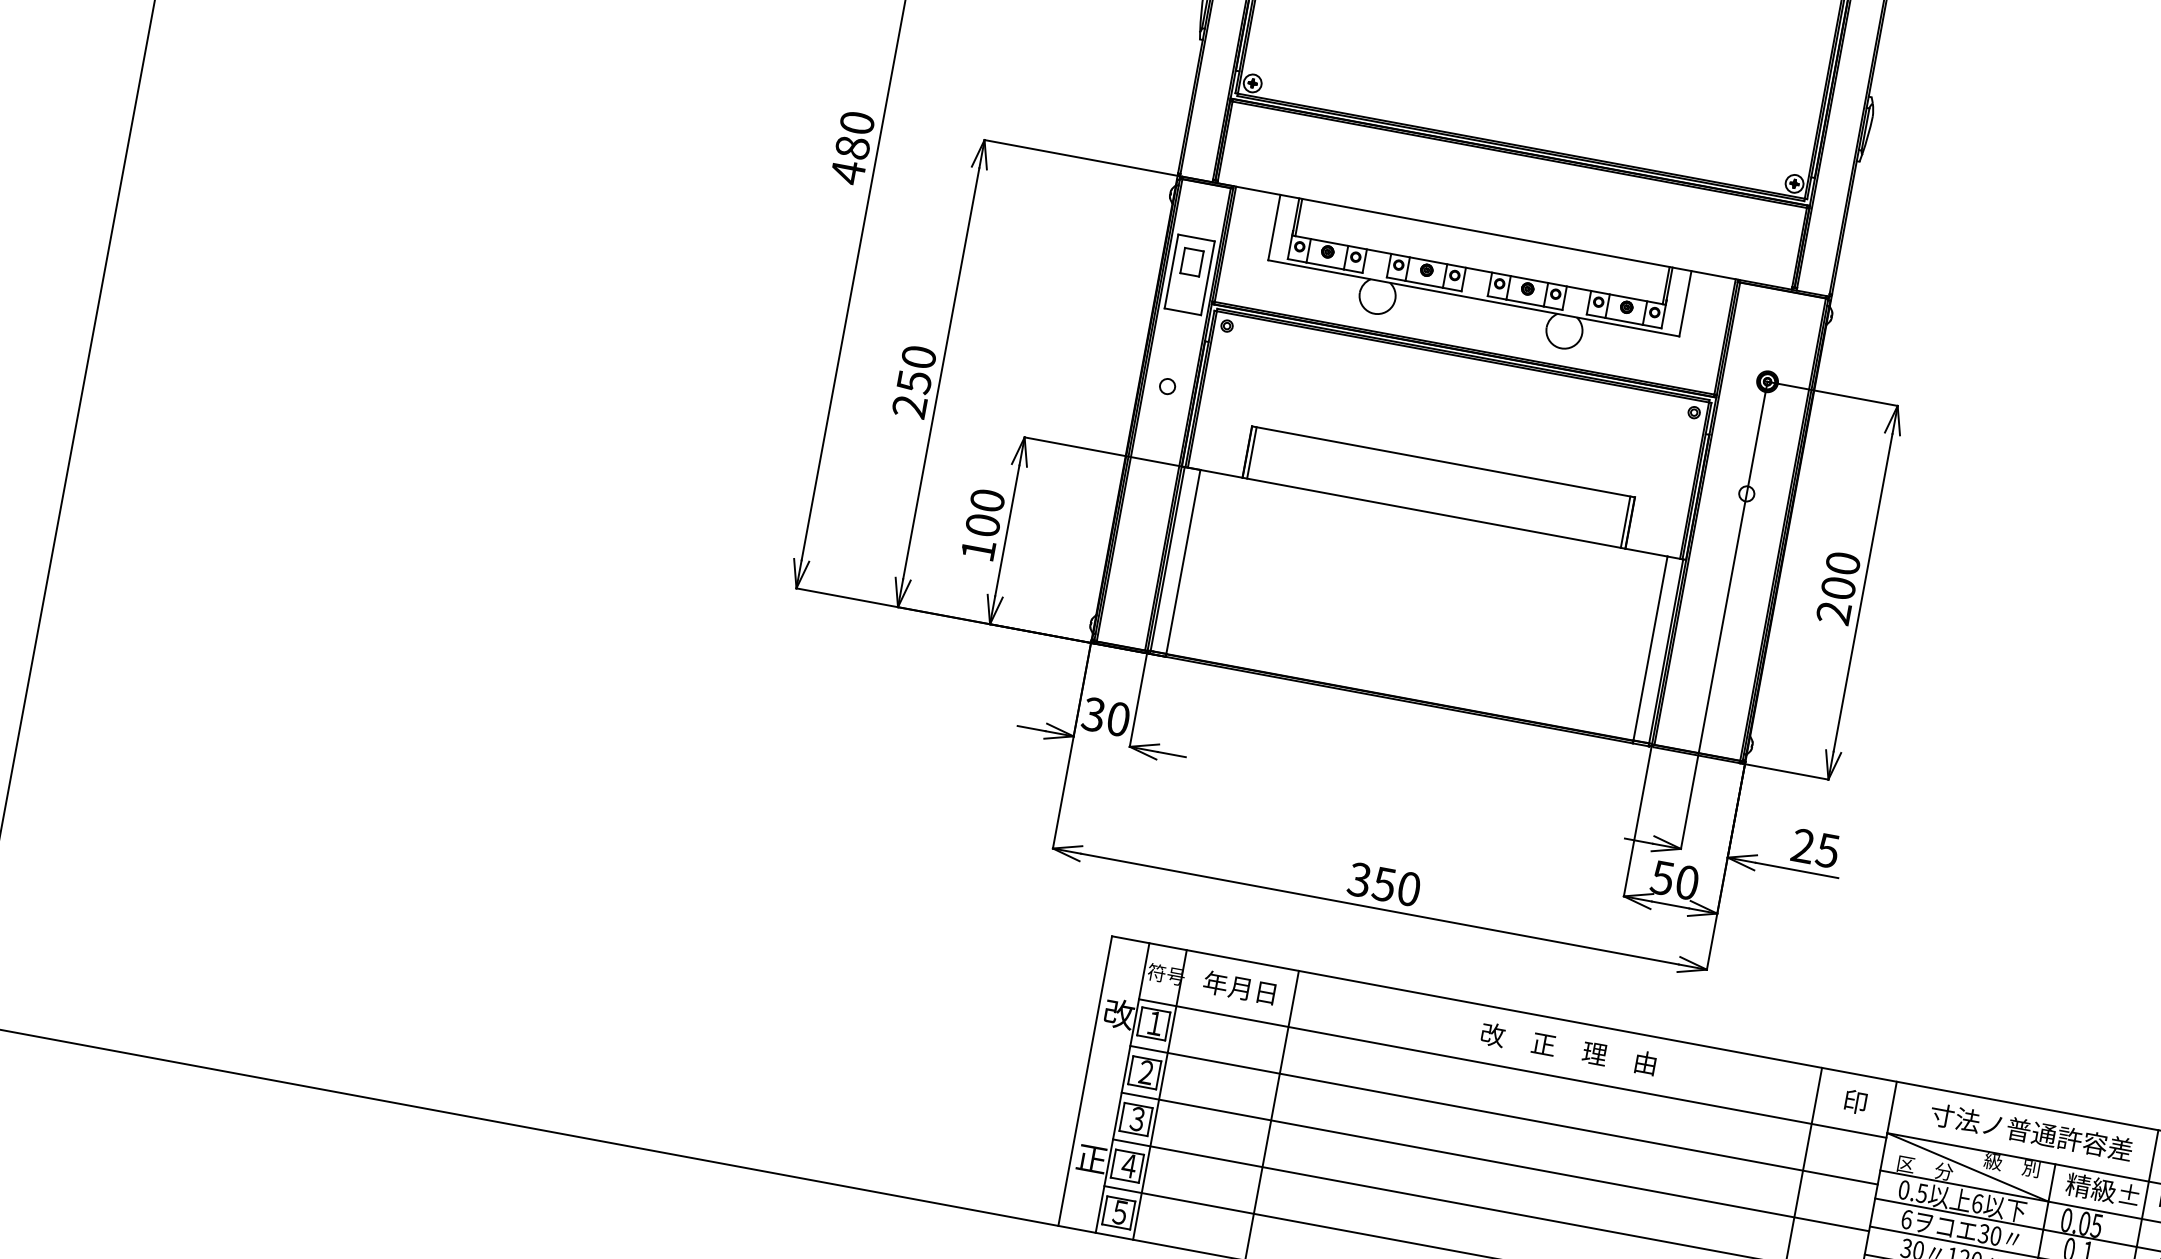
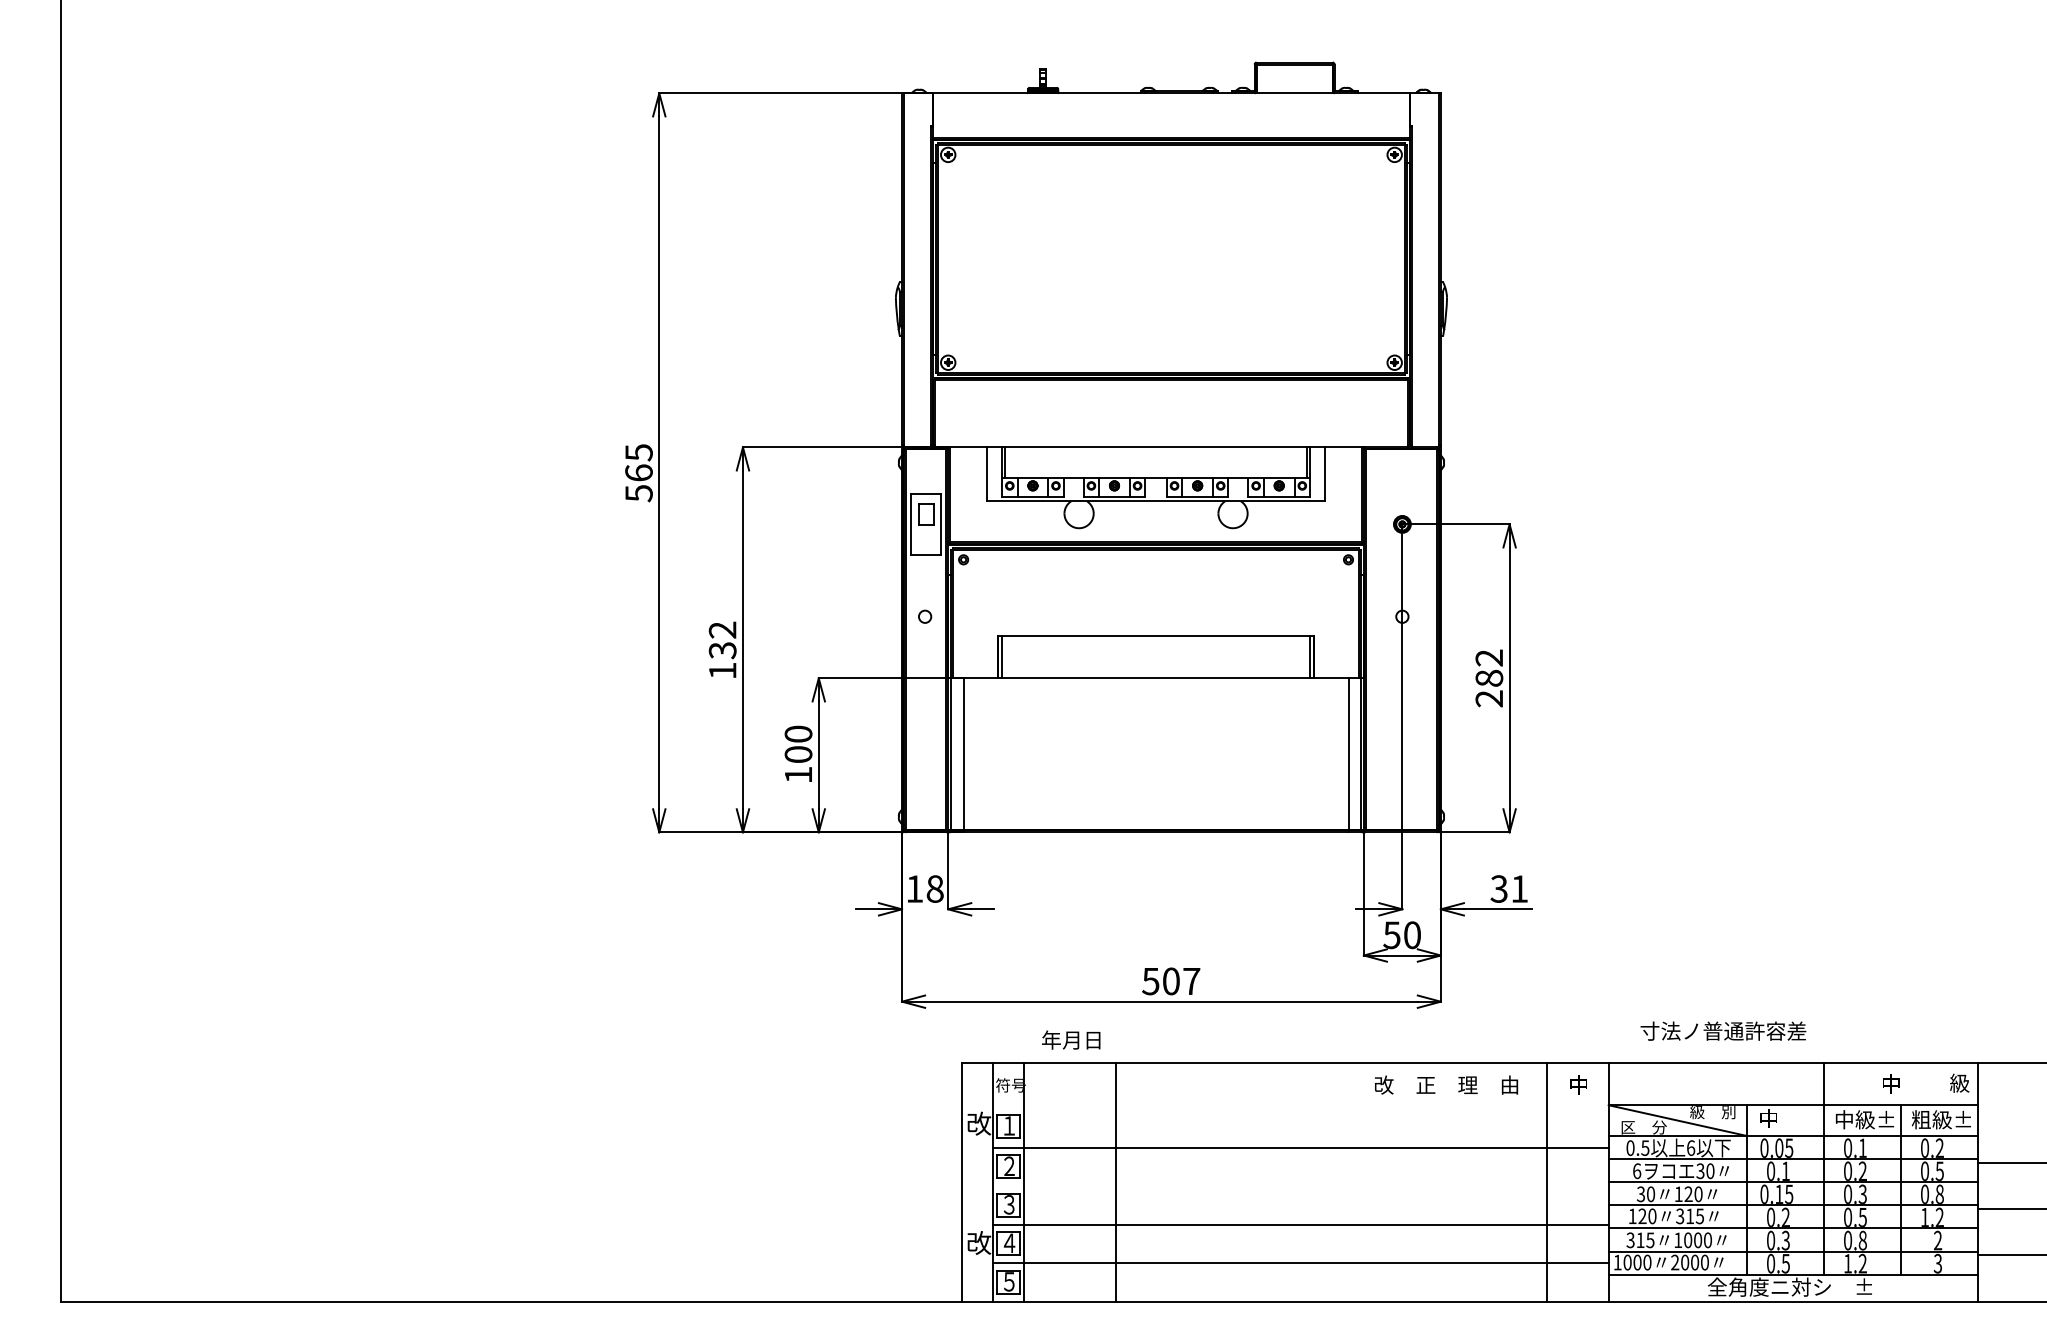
text: (851, 148) -> (638, 473), 480 -> 565
text: (914, 381) -> (722, 650), 250 -> 132
text: (1841, 575) -> (1489, 667), 200 -> 282
text: (1105, 716) -> (924, 888), 30 -> 18
text: (1814, 847) -> (1508, 888), 25 -> 31
text: (1384, 884) -> (1171, 981), 350 -> 507
text: (1240, 987) -> (1071, 1039), moved
text: (1568, 1048) -> (1446, 1084), moved
line: (1512, 1068) -> (1300, 1109), removed
text: (1855, 1101) -> (1578, 1084), 印 -> 中
text: (2031, 1131) -> (1723, 1030), moved
text: (1092, 1158) -> (979, 1242), 正 -> 改
line: (1494, 1162) -> (1300, 1186), removed
text: (2102, 1189) -> (1788, 1118), 精級± -> 中

